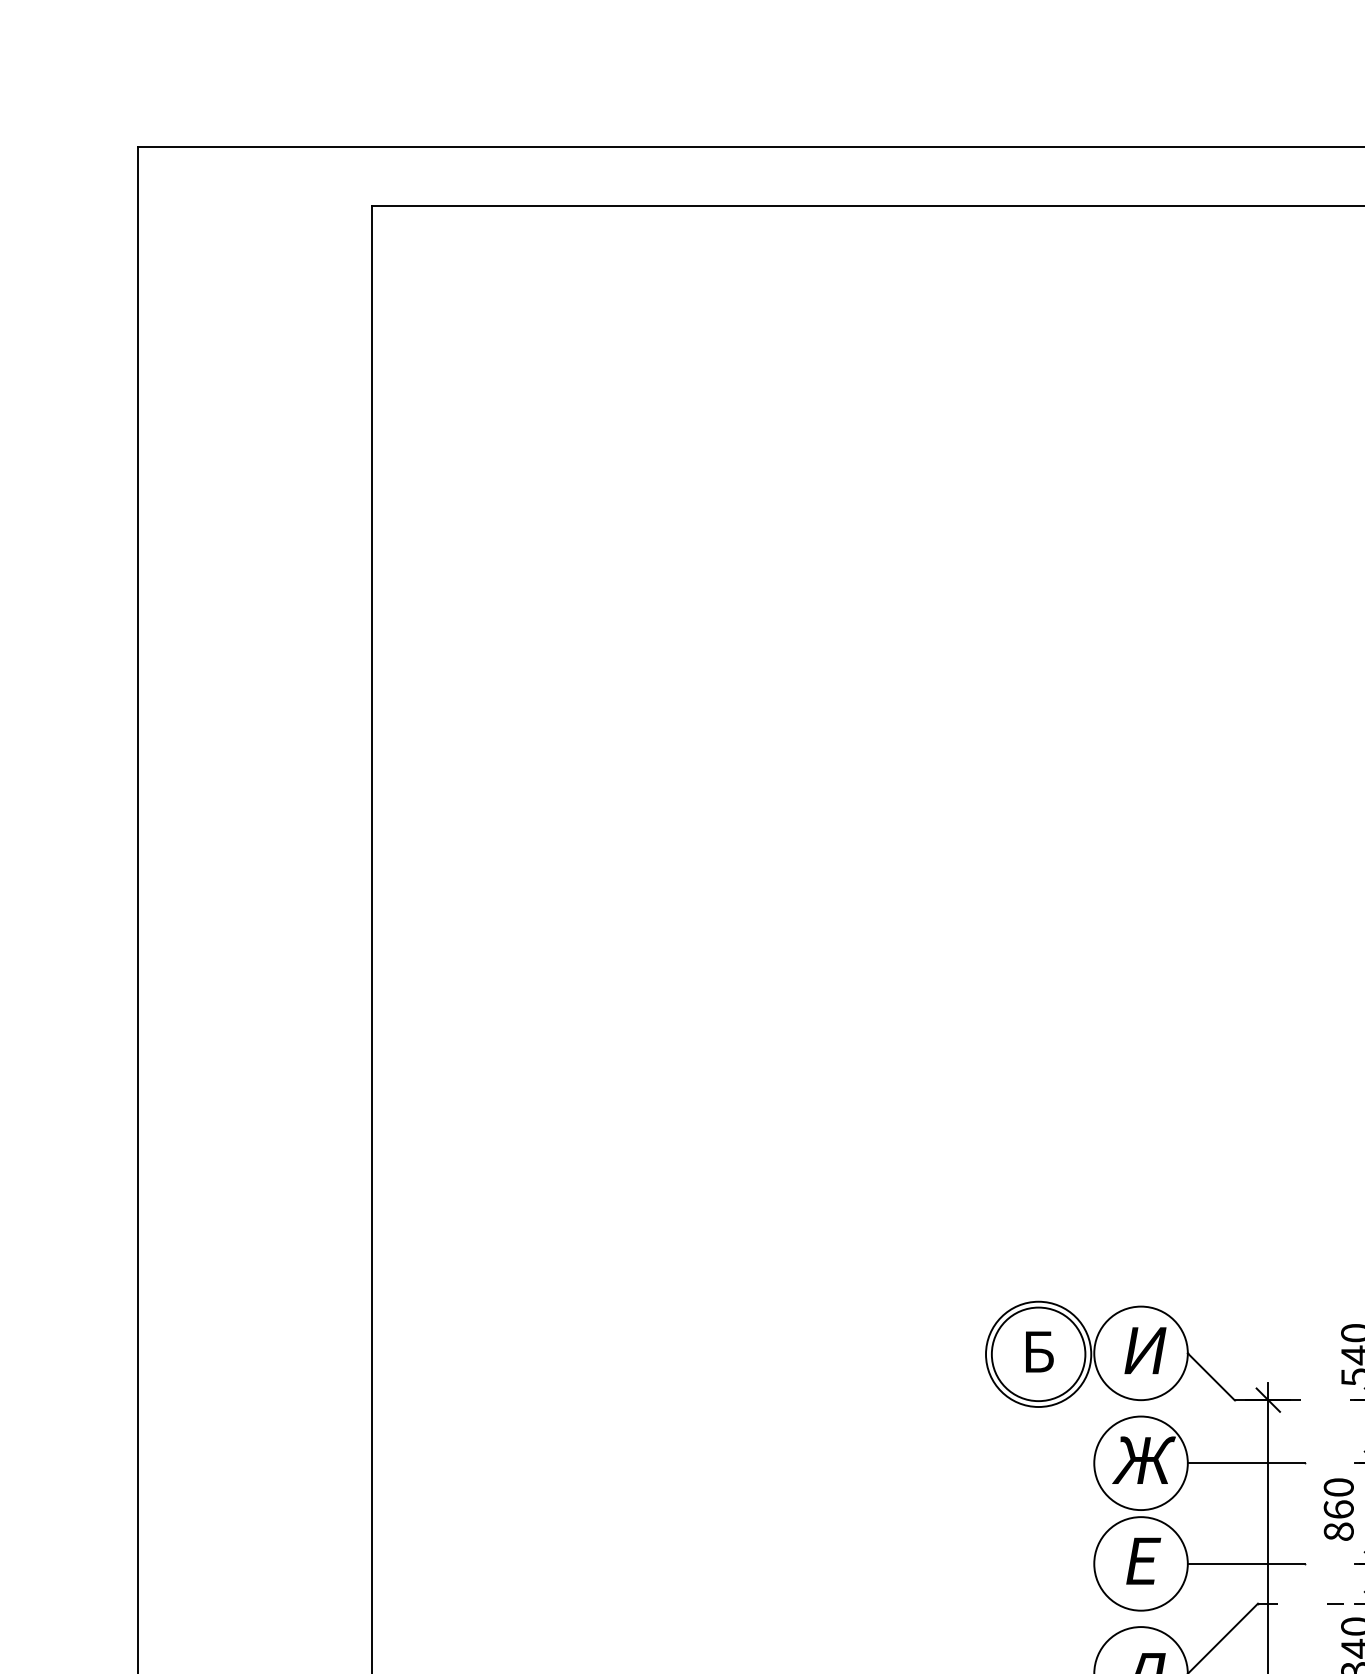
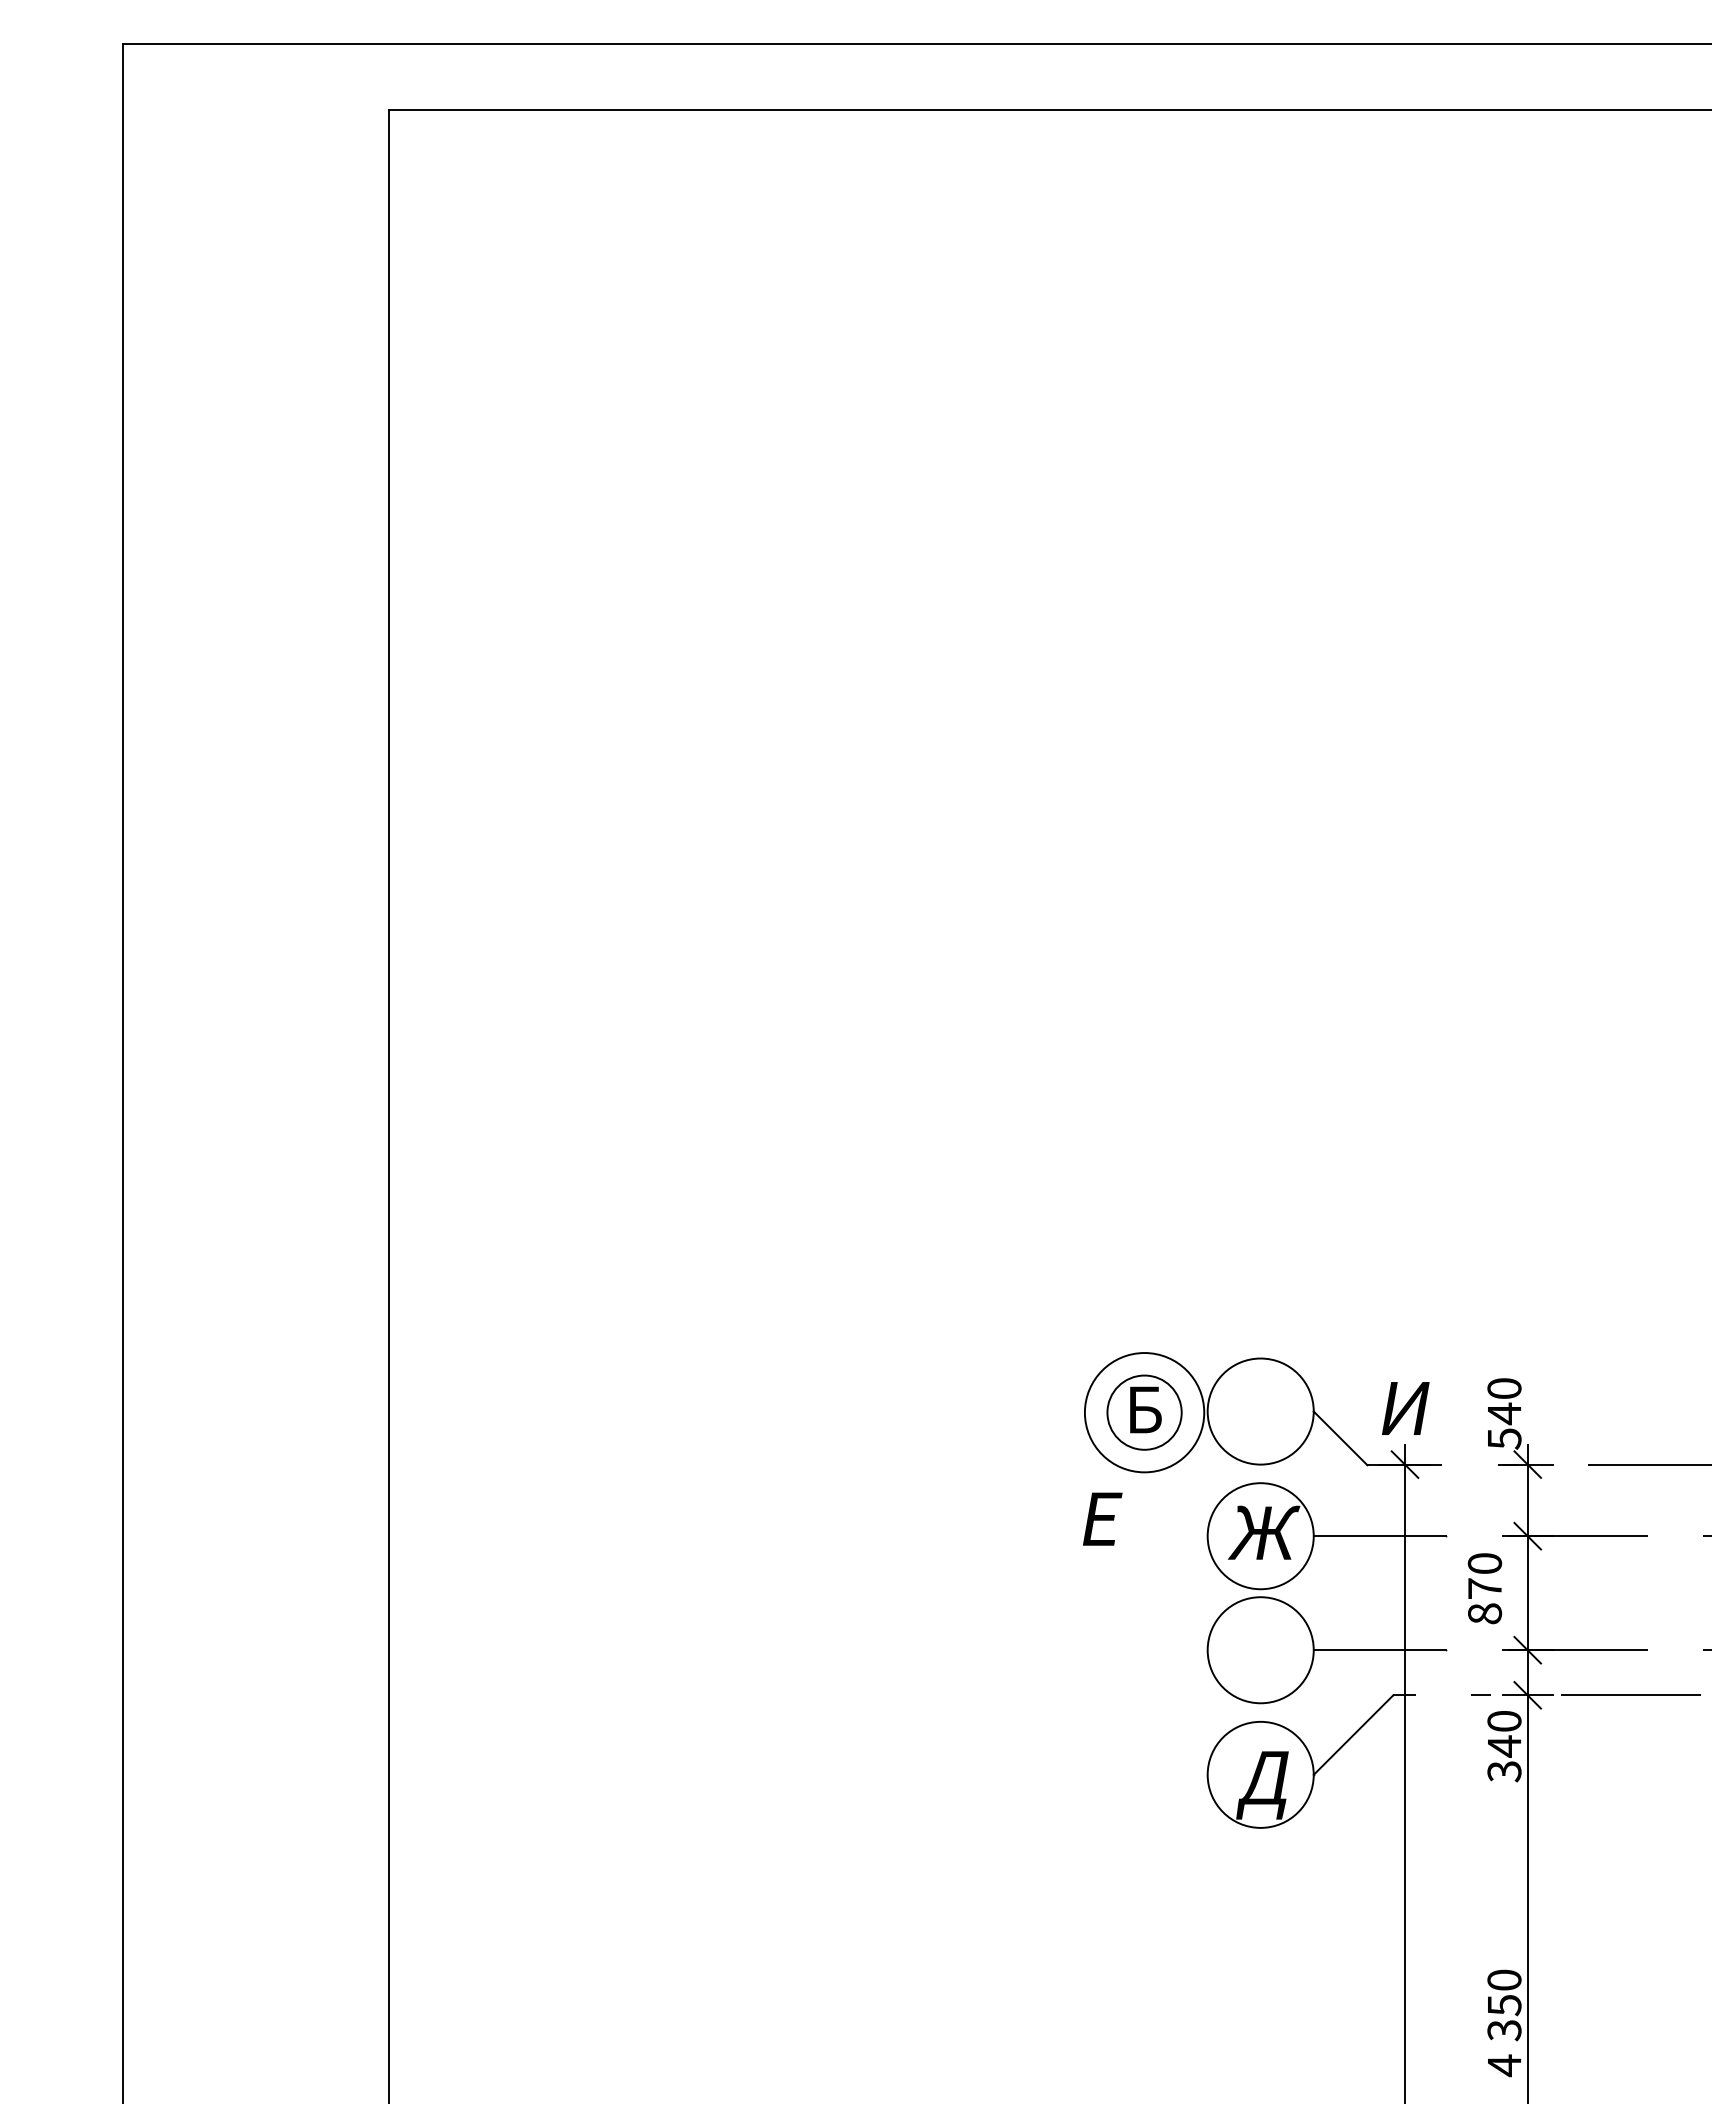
text: (1145, 1350) -> (1405, 1408), moved
circle: (1038, 1354) -> (1144, 1412), size x0.7
text: (1338, 1509) -> (1484, 1588), 860 -> 870
text: (1143, 1560) -> (1102, 1518), moved

